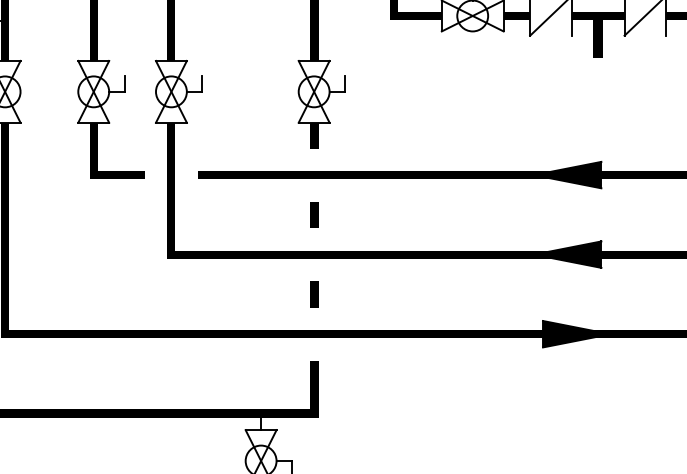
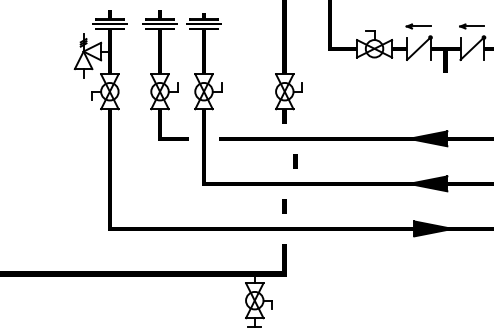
line: (313, 215) -> (295, 161), moved

